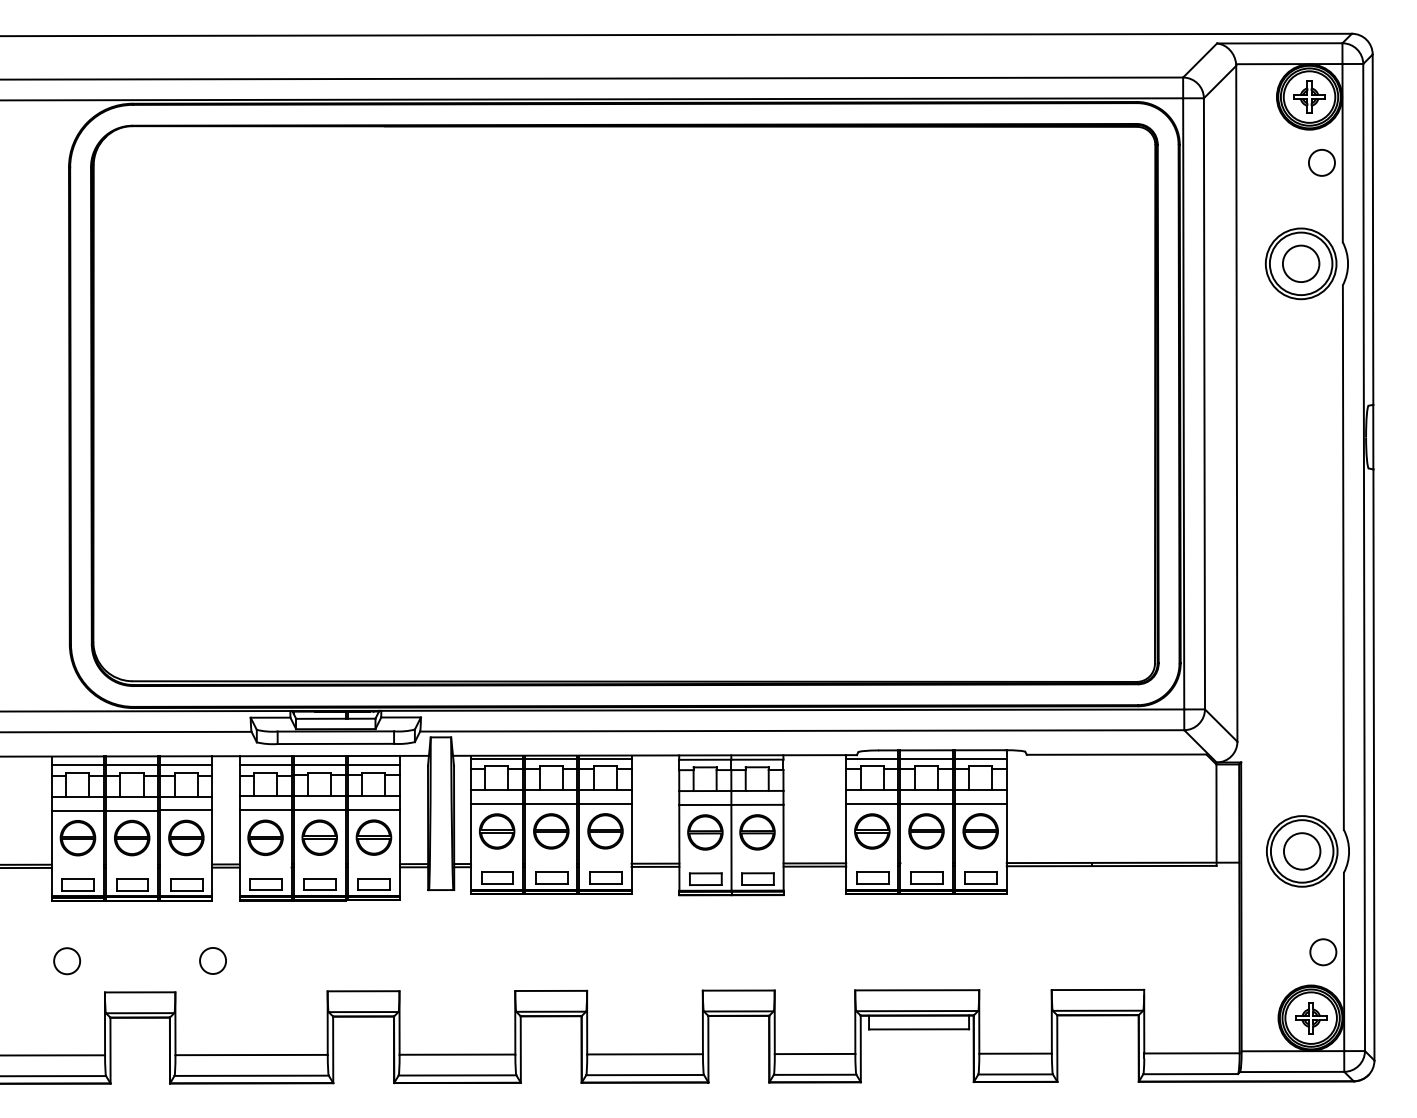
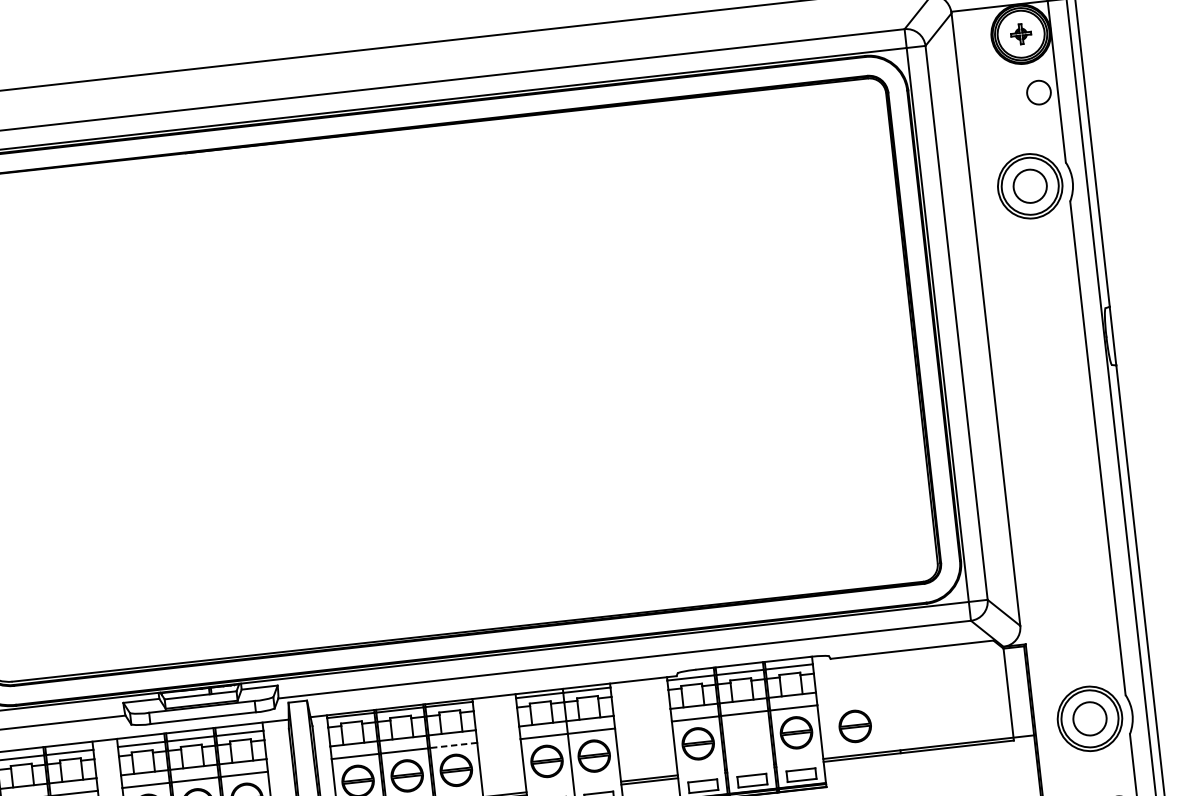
part: (1309, 96) -> (1021, 33), size x0.7
line: (605, 803) -> (453, 745), solid -> dashed
part: (926, 831) -> (855, 726), moved

